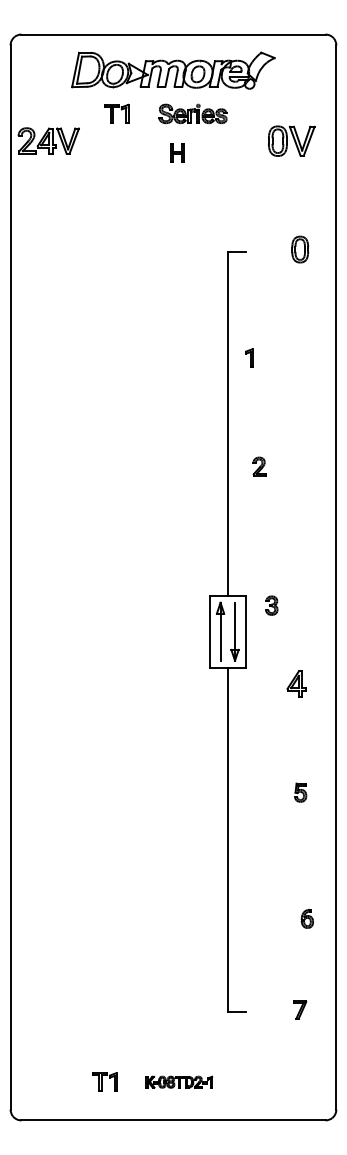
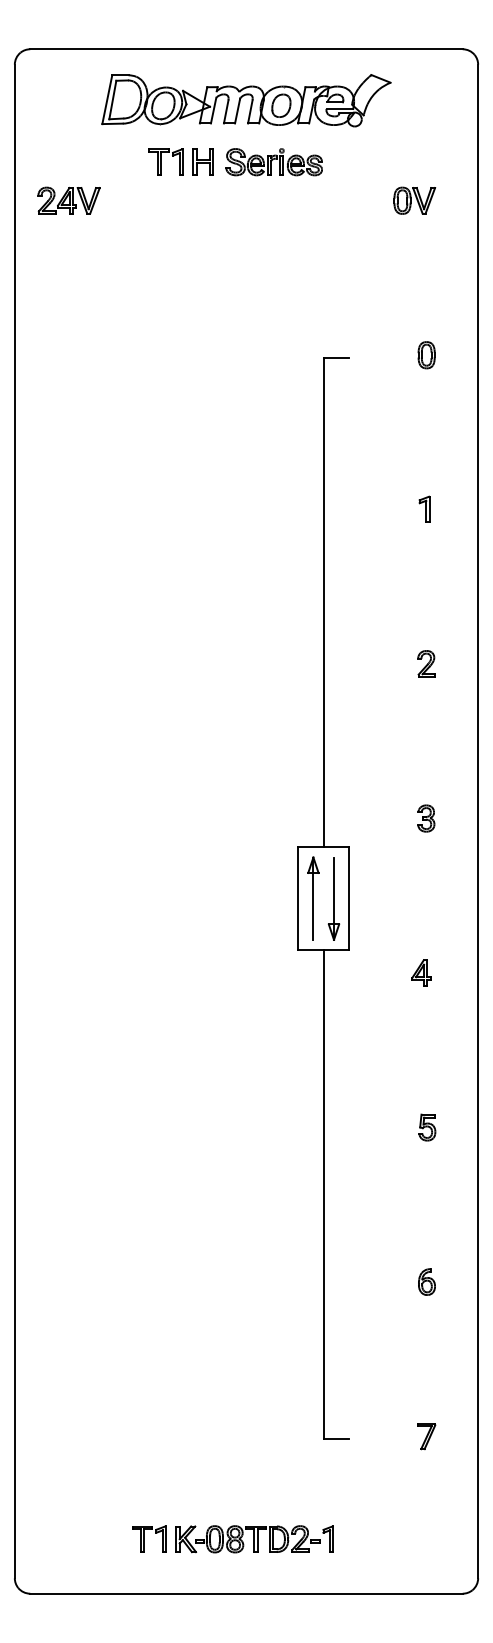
part: (48, 140) -> (68, 200), size x0.71
part: (291, 140) -> (414, 200), size x0.62
part: (177, 152) -> (202, 161), moved
part: (300, 249) -> (426, 355), size x0.71
part: (249, 357) -> (424, 508), moved
part: (259, 466) -> (426, 663), moved
part: (271, 605) -> (426, 818), moved
part: (296, 683) -> (421, 972), size x0.71
part: (307, 918) -> (426, 1281), moved
part: (179, 1082) -> (254, 1539), size x1.67

